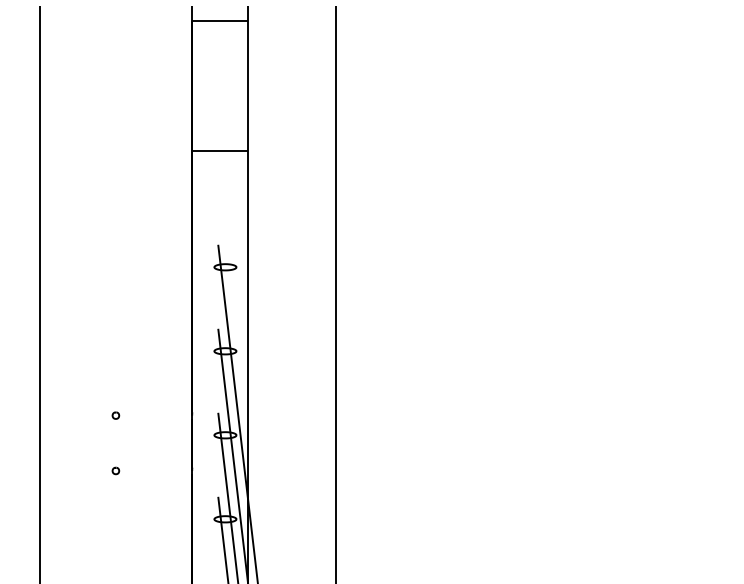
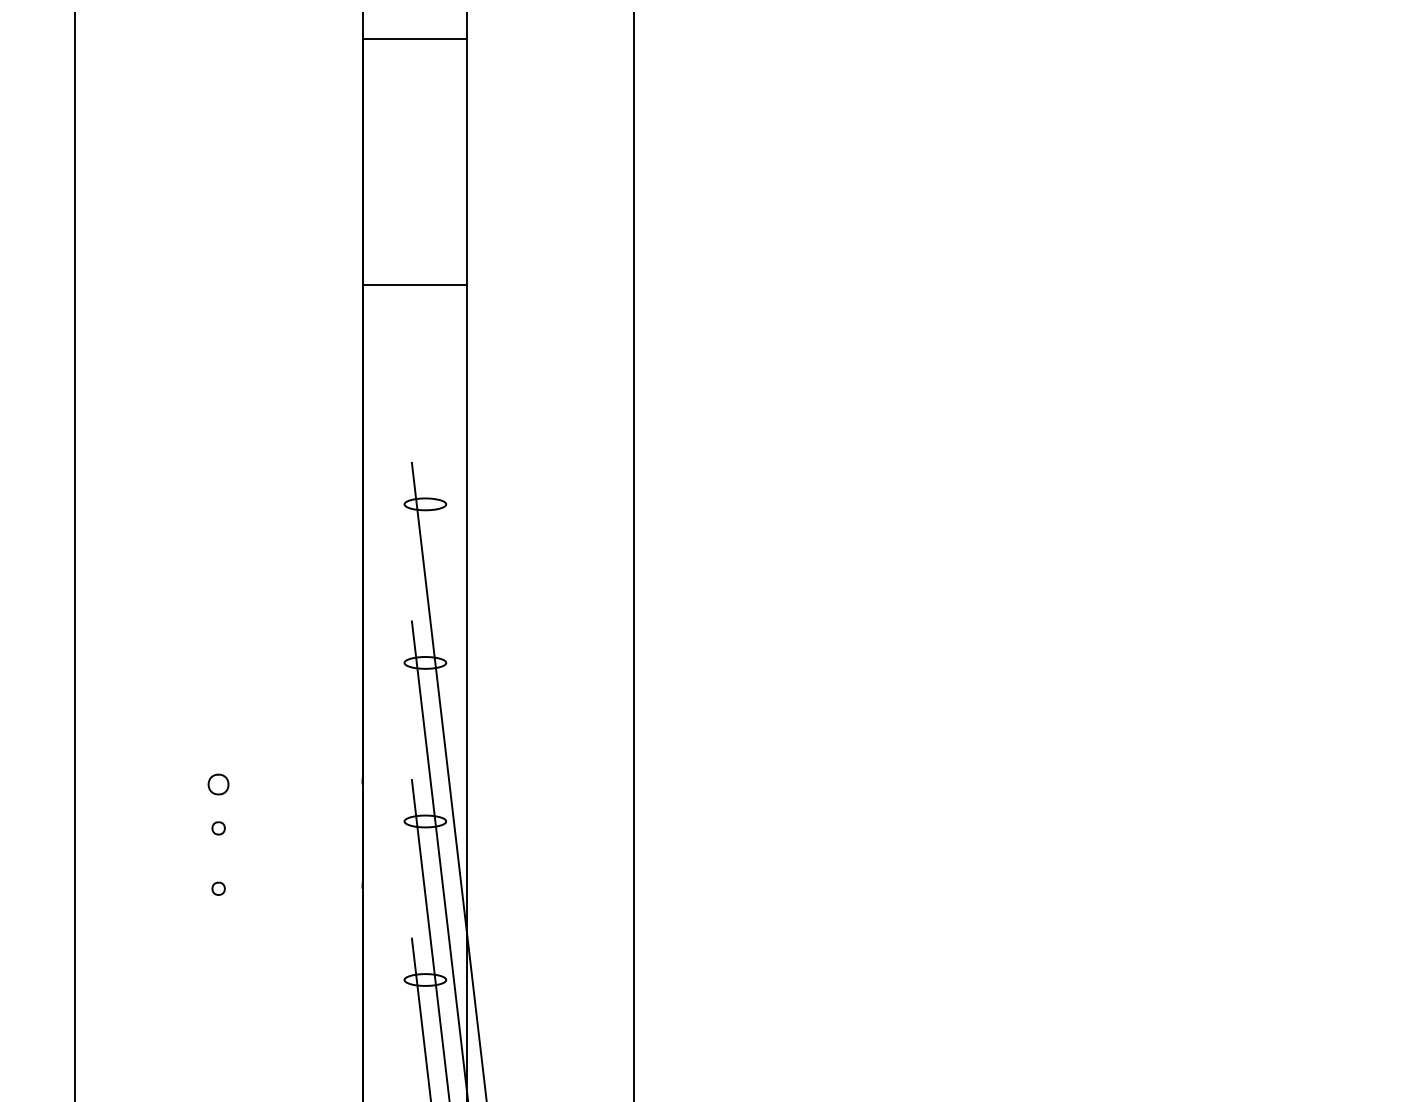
part: (115, 415) -> (217, 784), size x1.6
part: (115, 438) -> (217, 827), added

